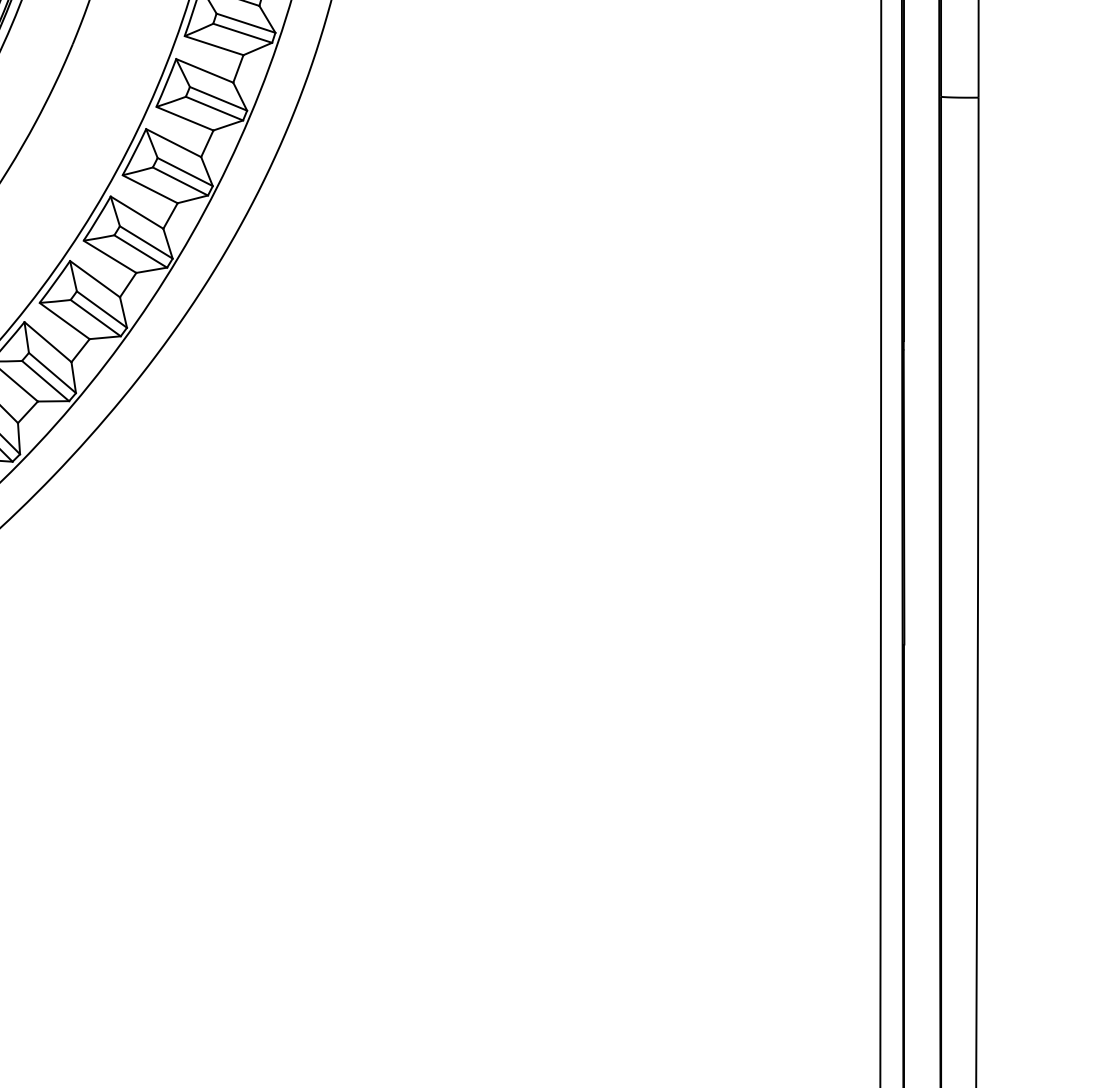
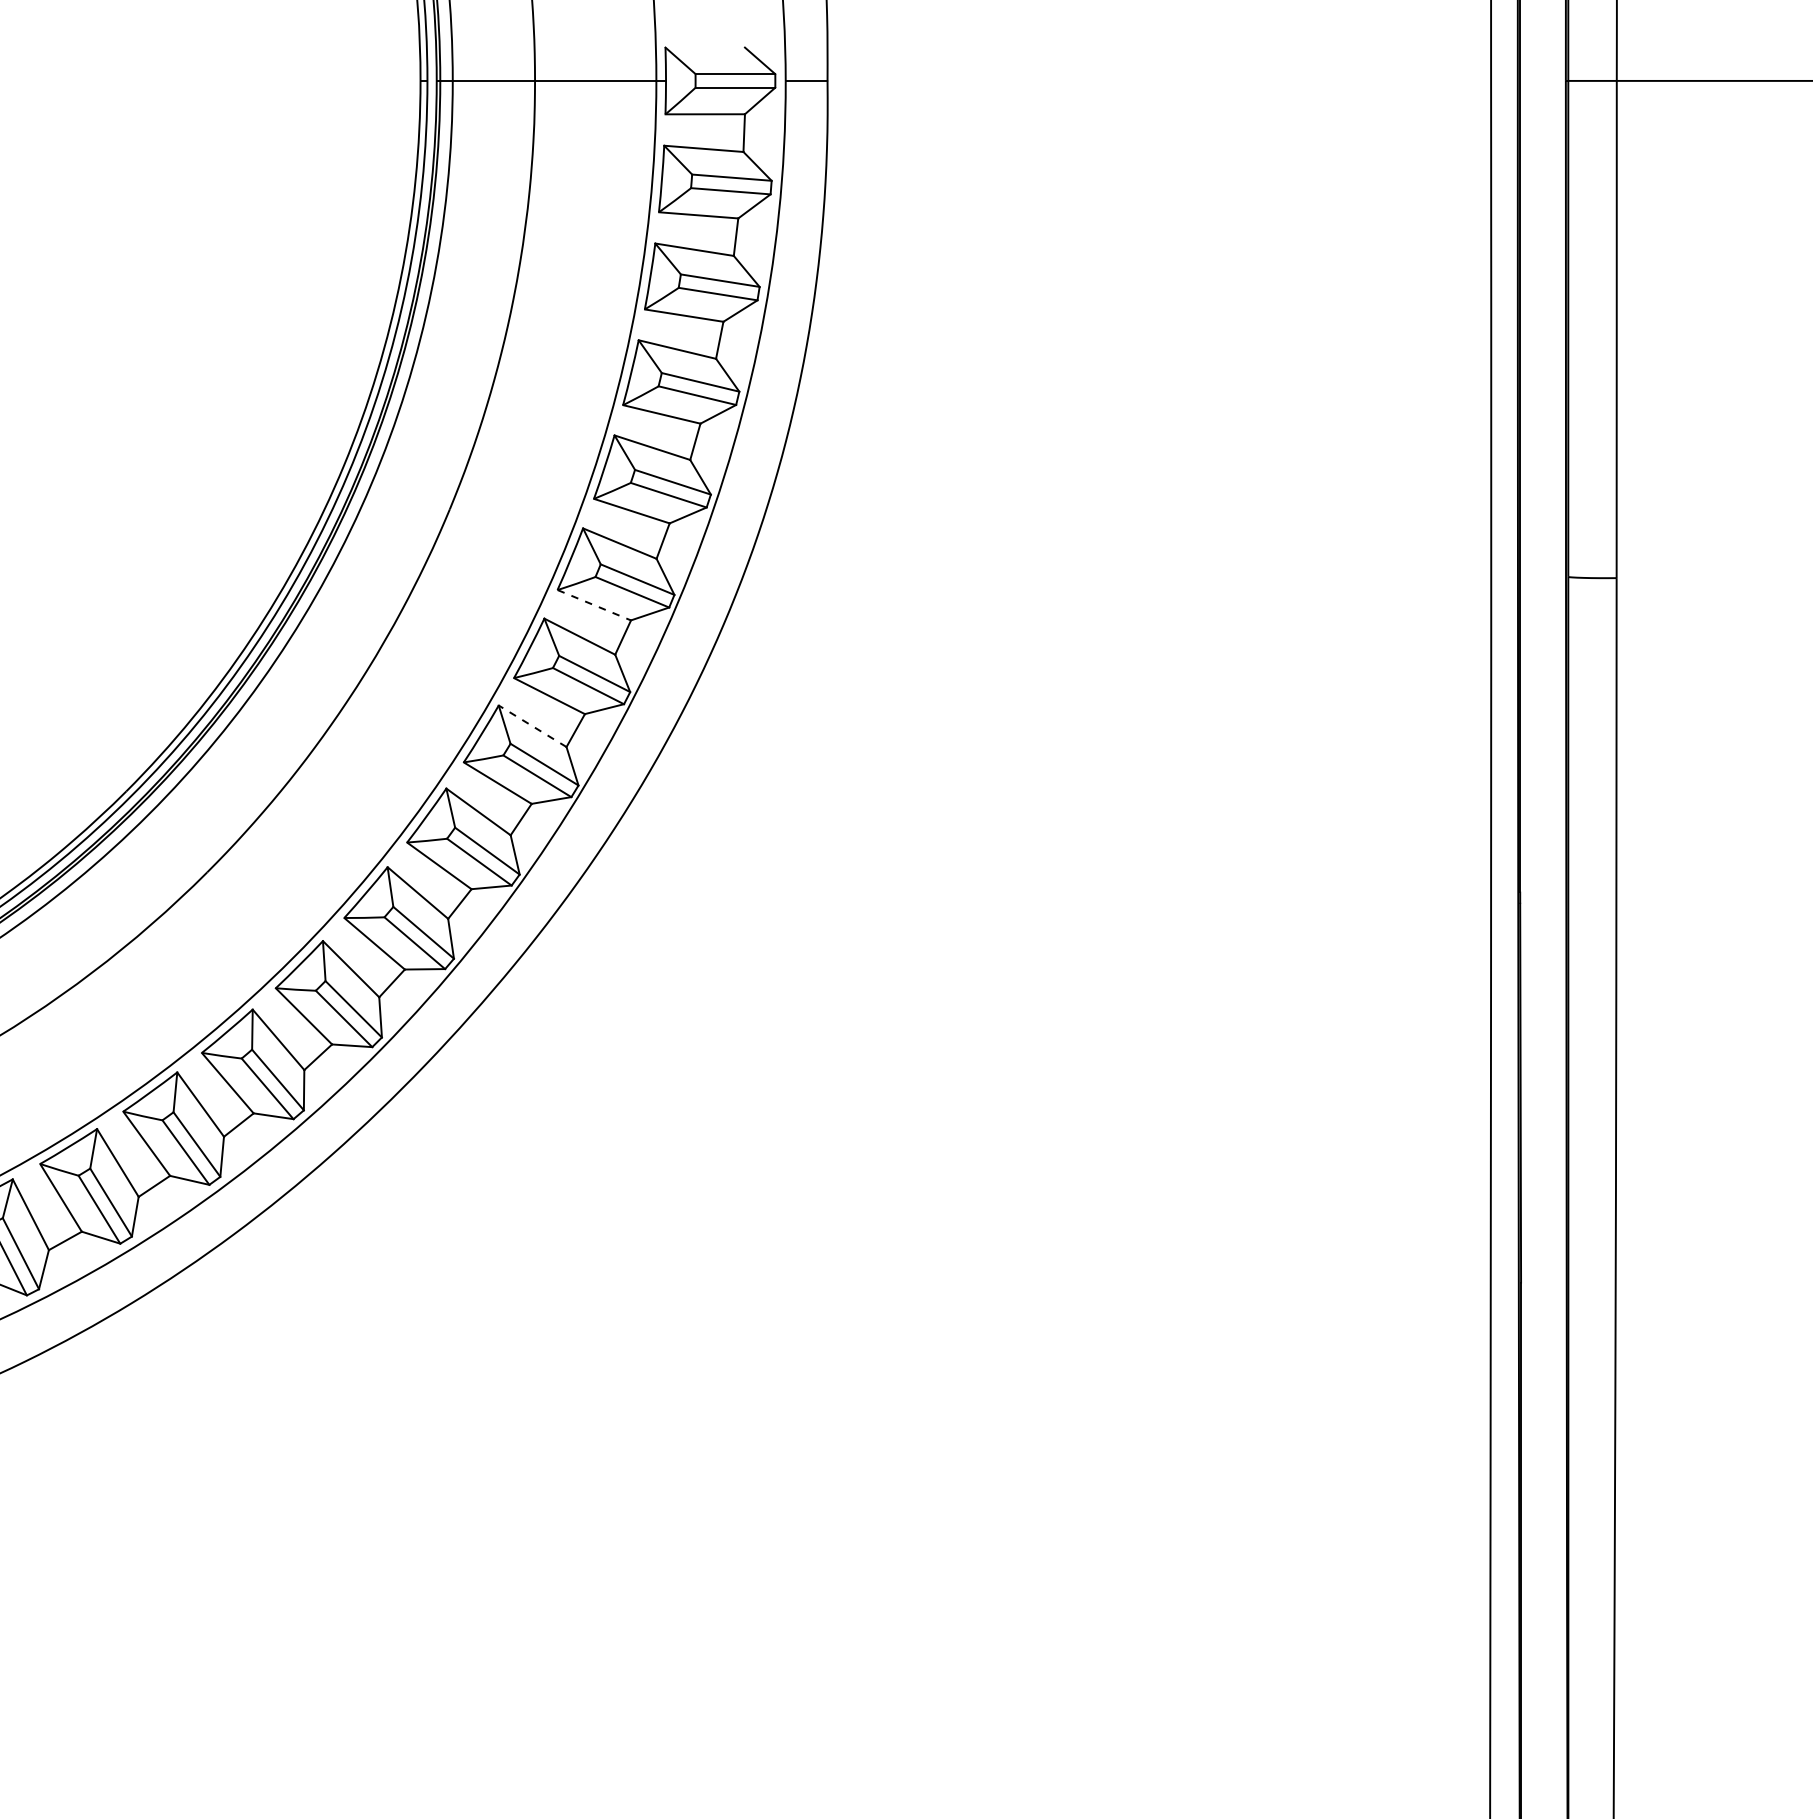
line: (185, 118) -> (594, 605), solid -> dashed
line: (136, 212) -> (532, 726), solid -> dashed

